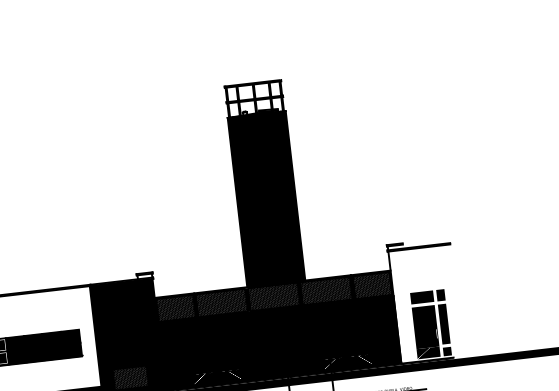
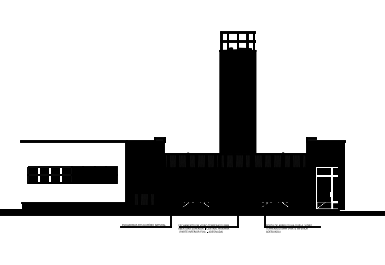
fill: (426, 303) -> (326, 175), added

